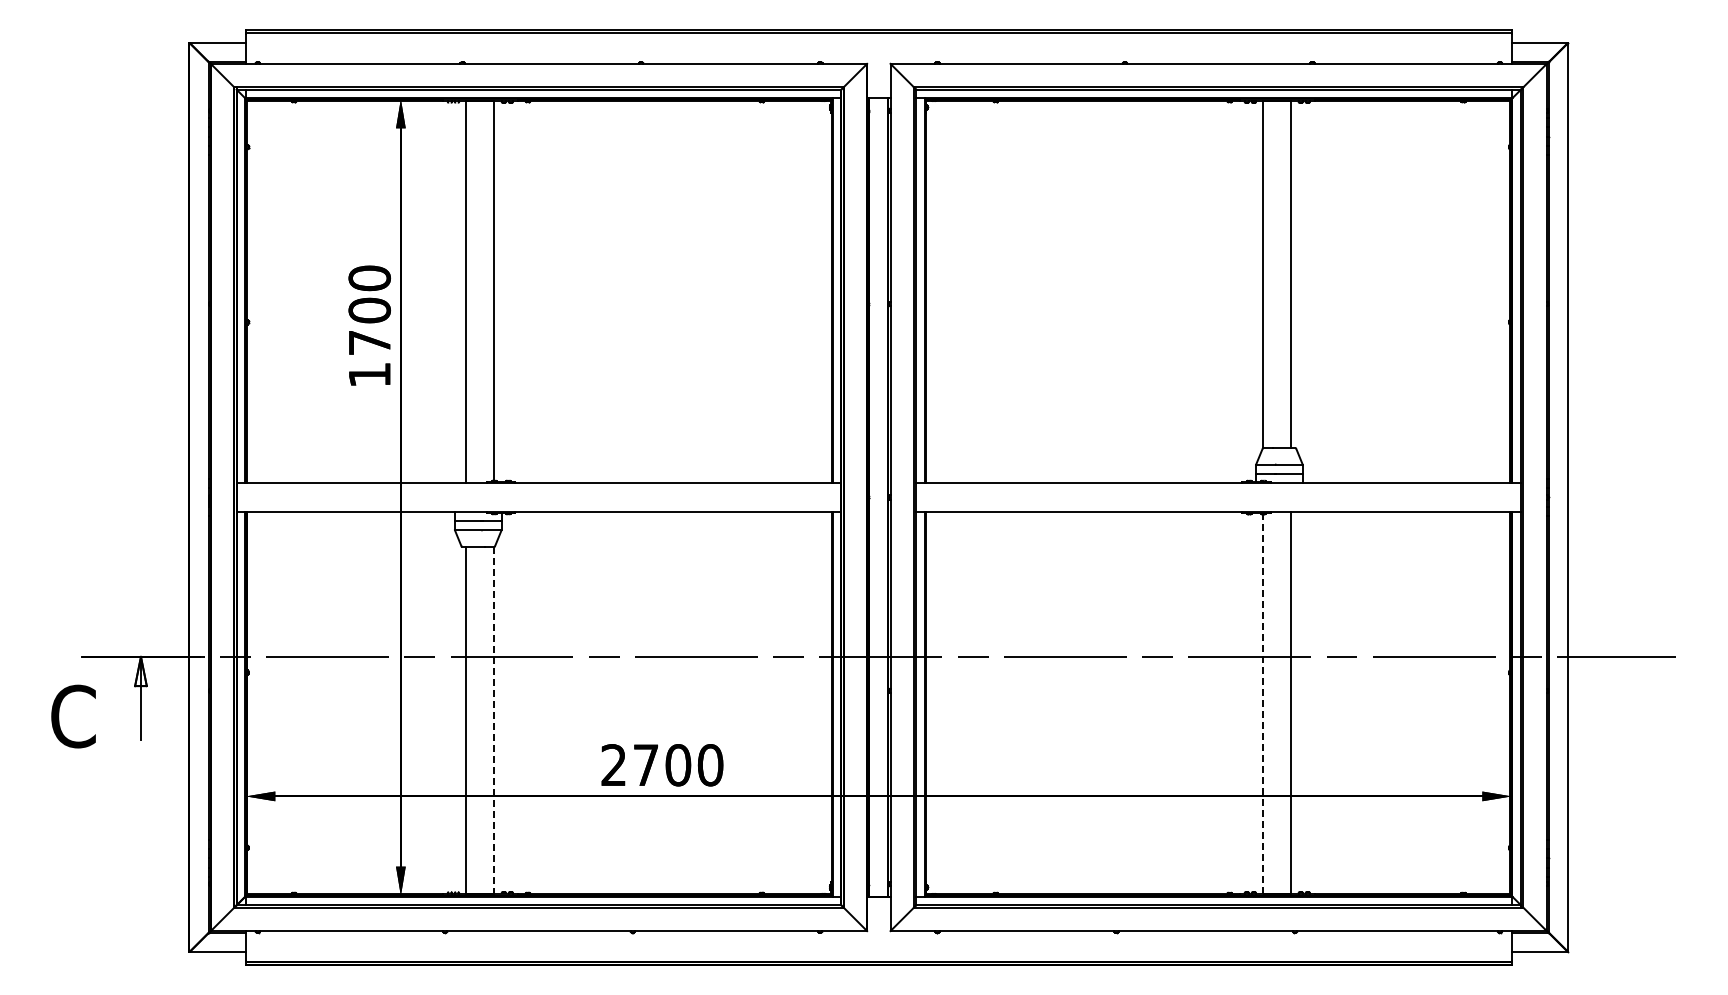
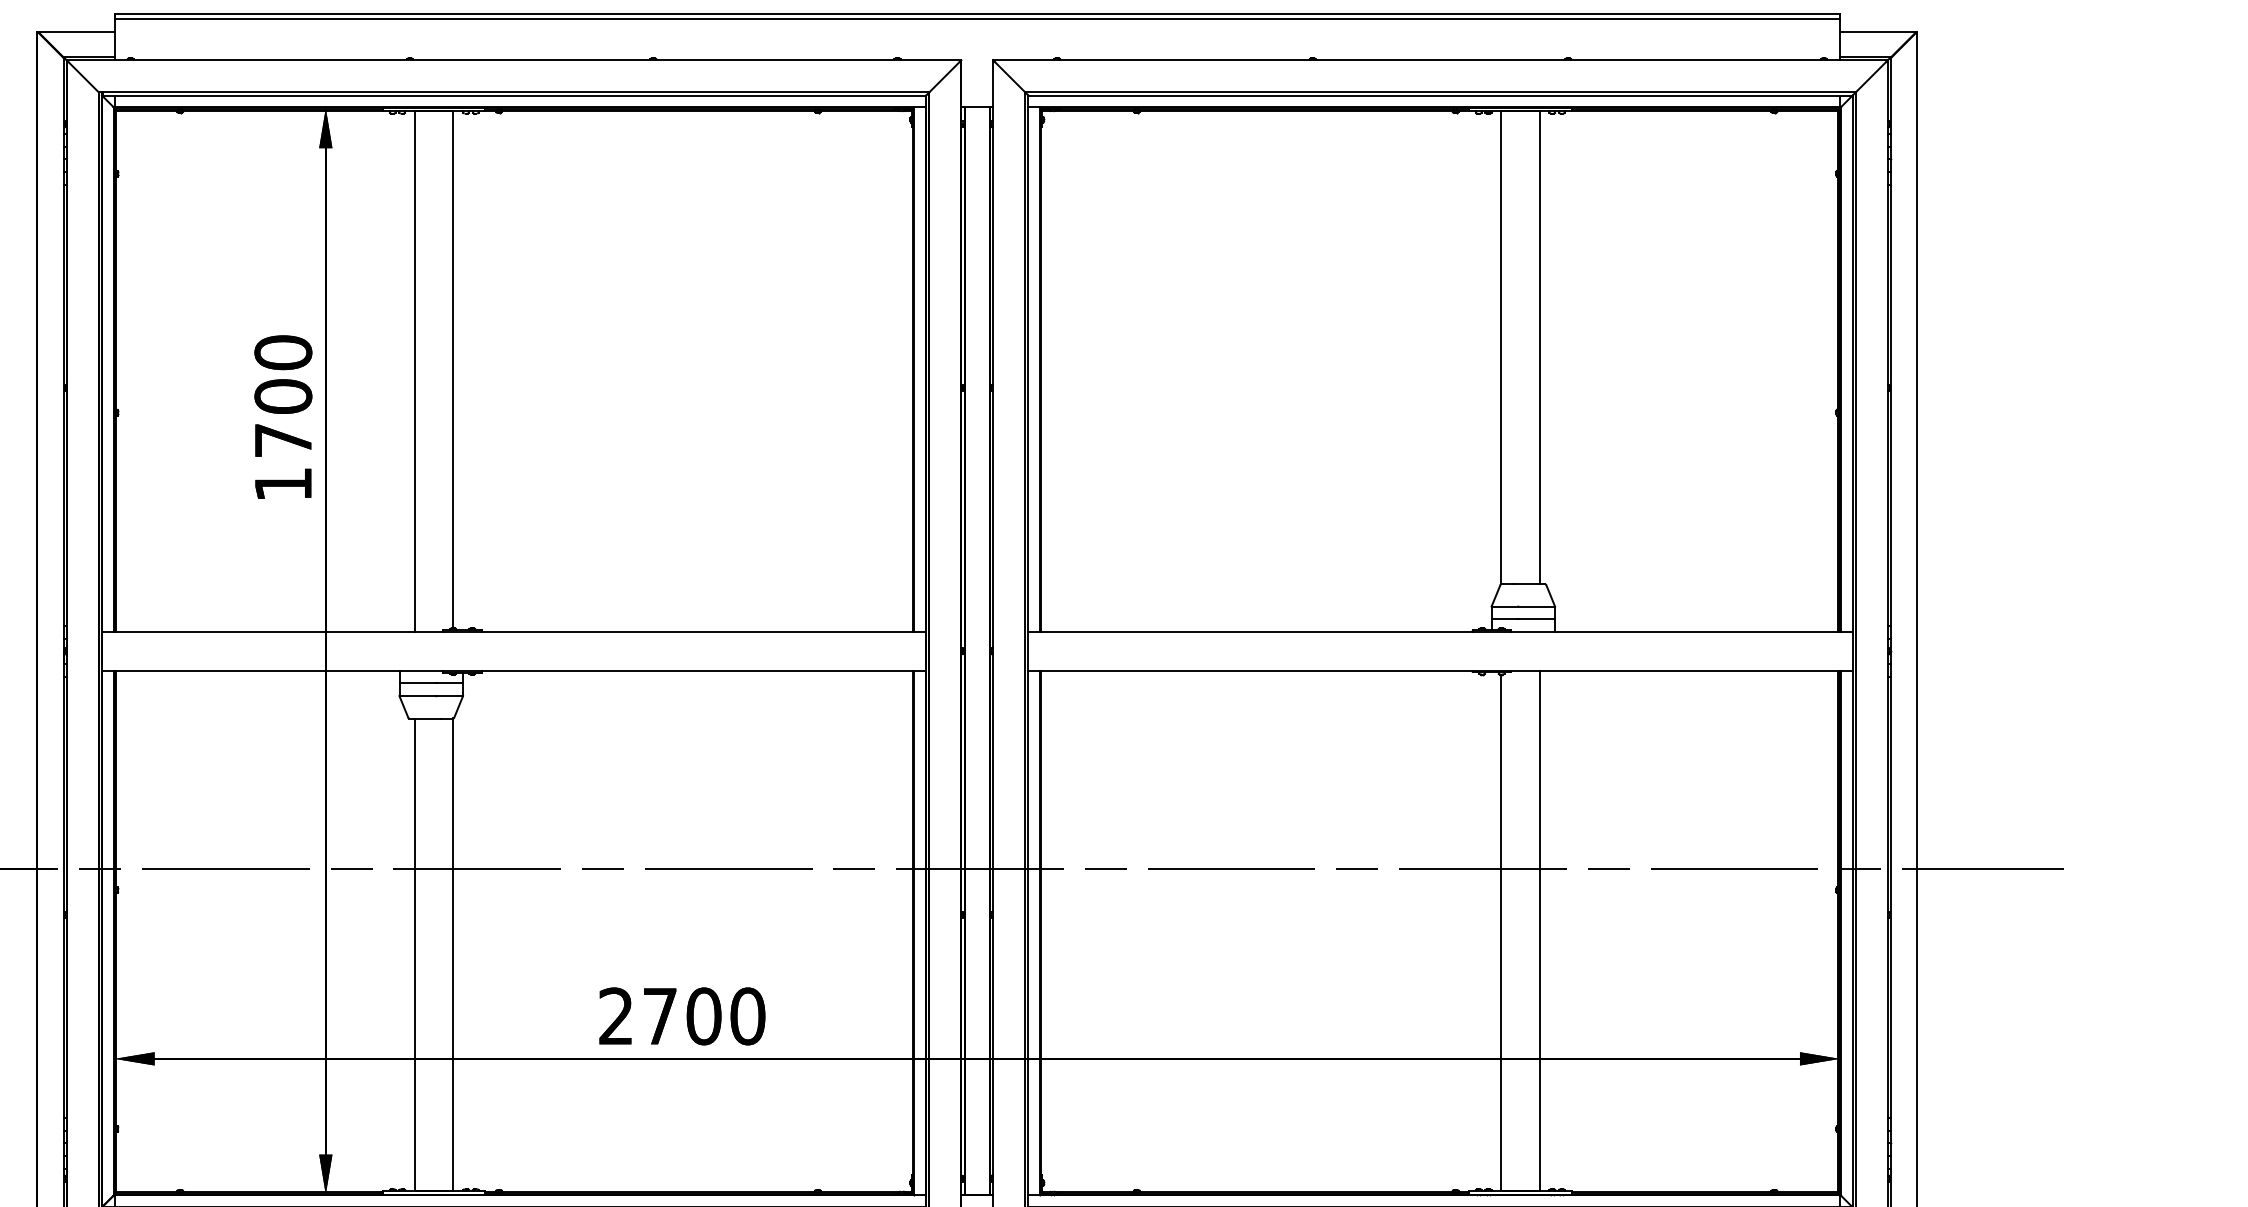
line: (1263, 704) -> (1501, 933), dashed -> solid
line: (494, 720) -> (453, 955), dashed -> solid

